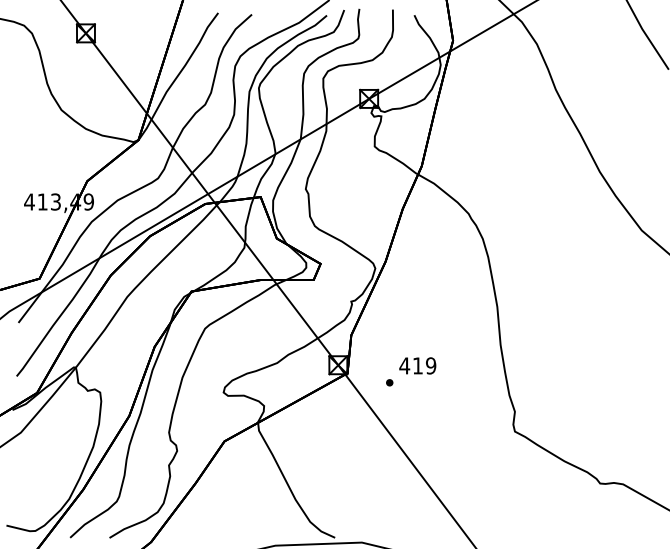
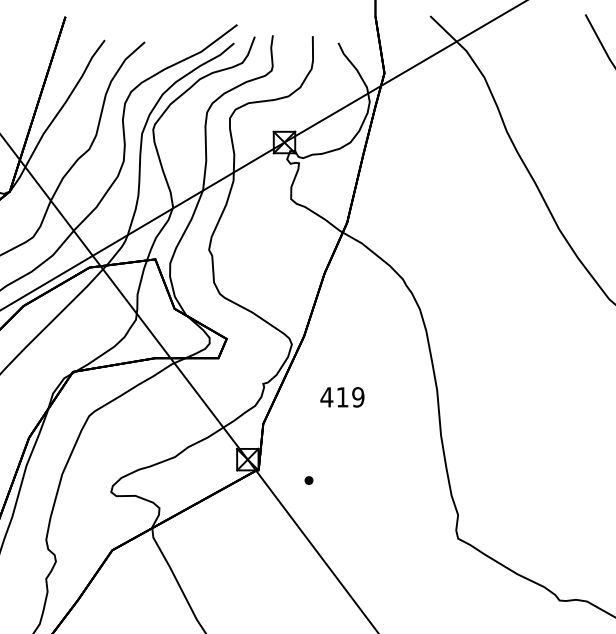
text: (417, 365) -> (342, 396), moved

